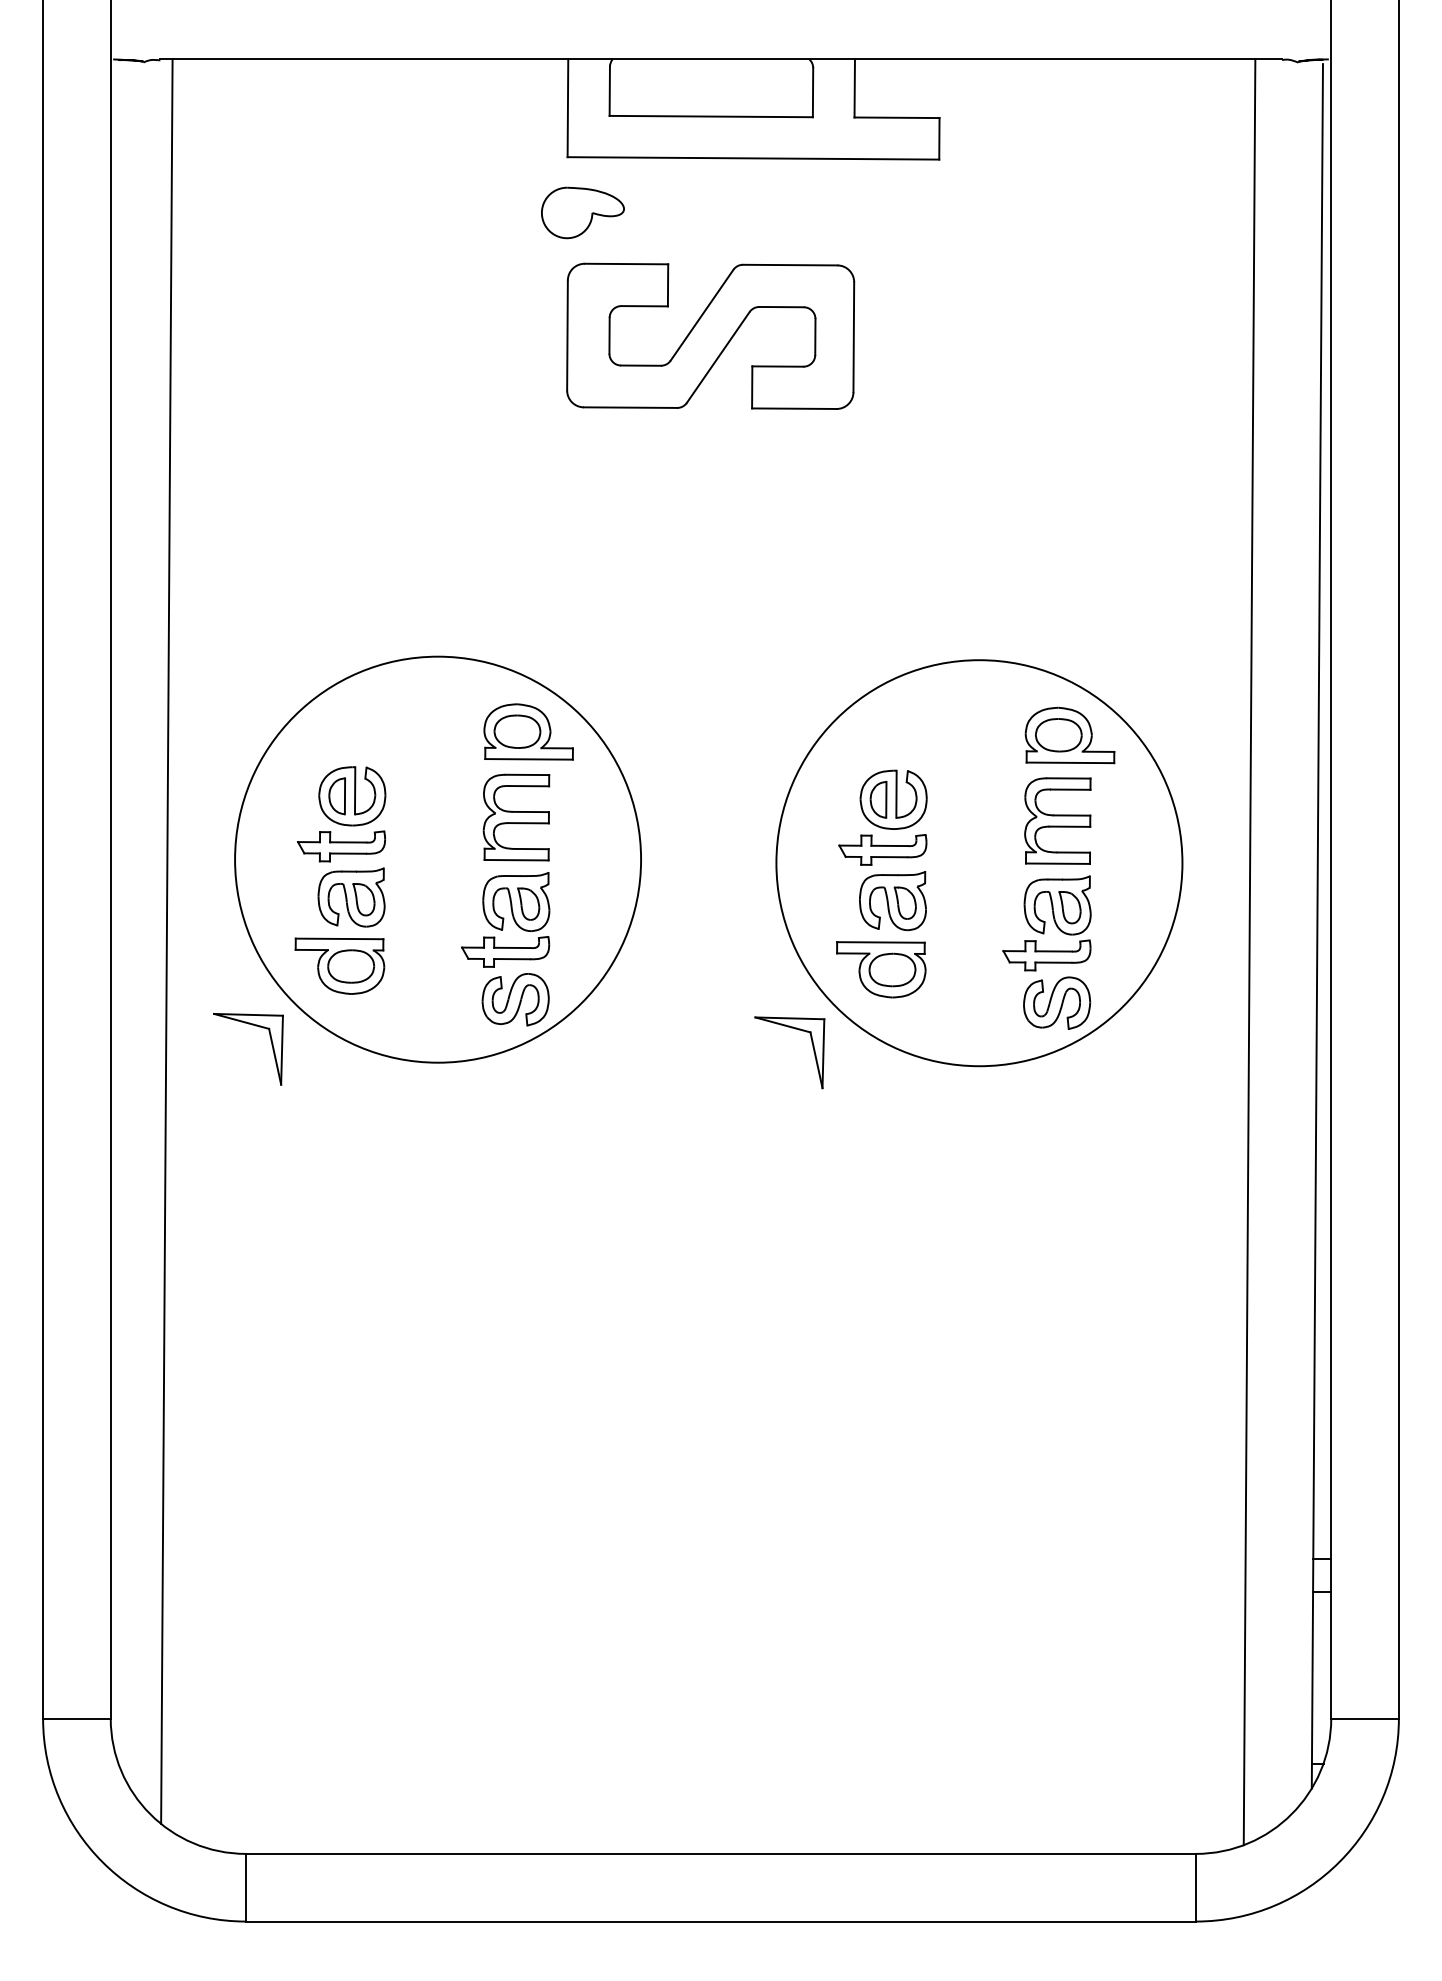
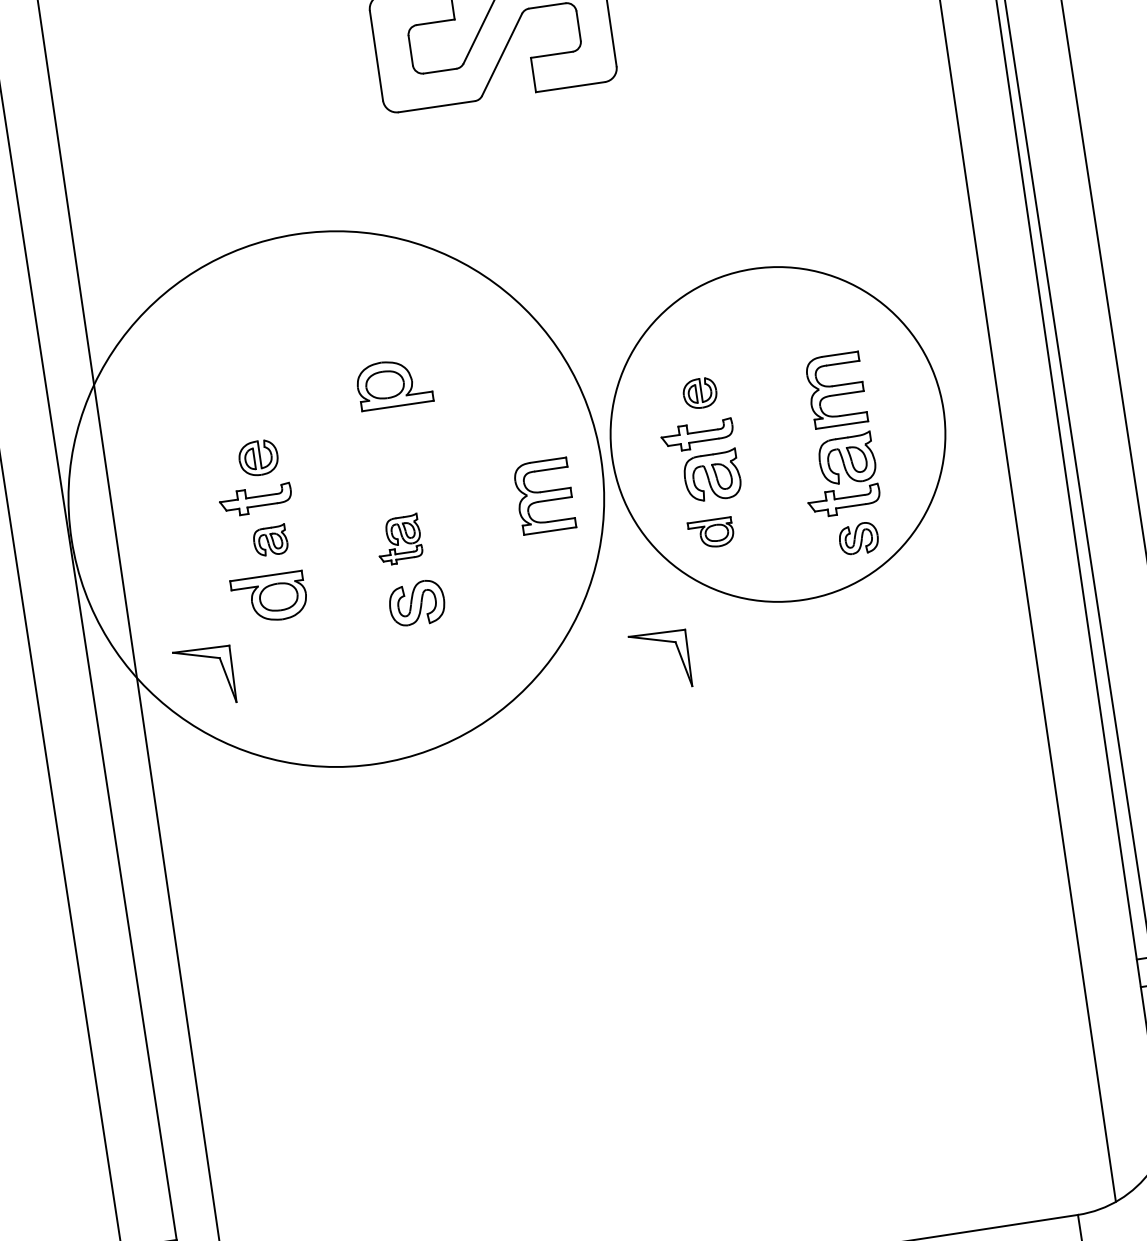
part: (1069, 735) -> (835, 319), removed
part: (352, 796) -> (258, 458), size x0.7
part: (893, 799) -> (700, 393), size x0.6
part: (516, 817) -> (544, 496), moved
circle: (438, 859) -> (336, 498), size x1.6
part: (351, 897) -> (270, 540), size x0.6
part: (505, 919) -> (398, 539), size x0.6
part: (881, 969) -> (711, 533), size x0.6
part: (1057, 1002) -> (859, 538), size x0.7
part: (812, 1047) -> (679, 654), moved

